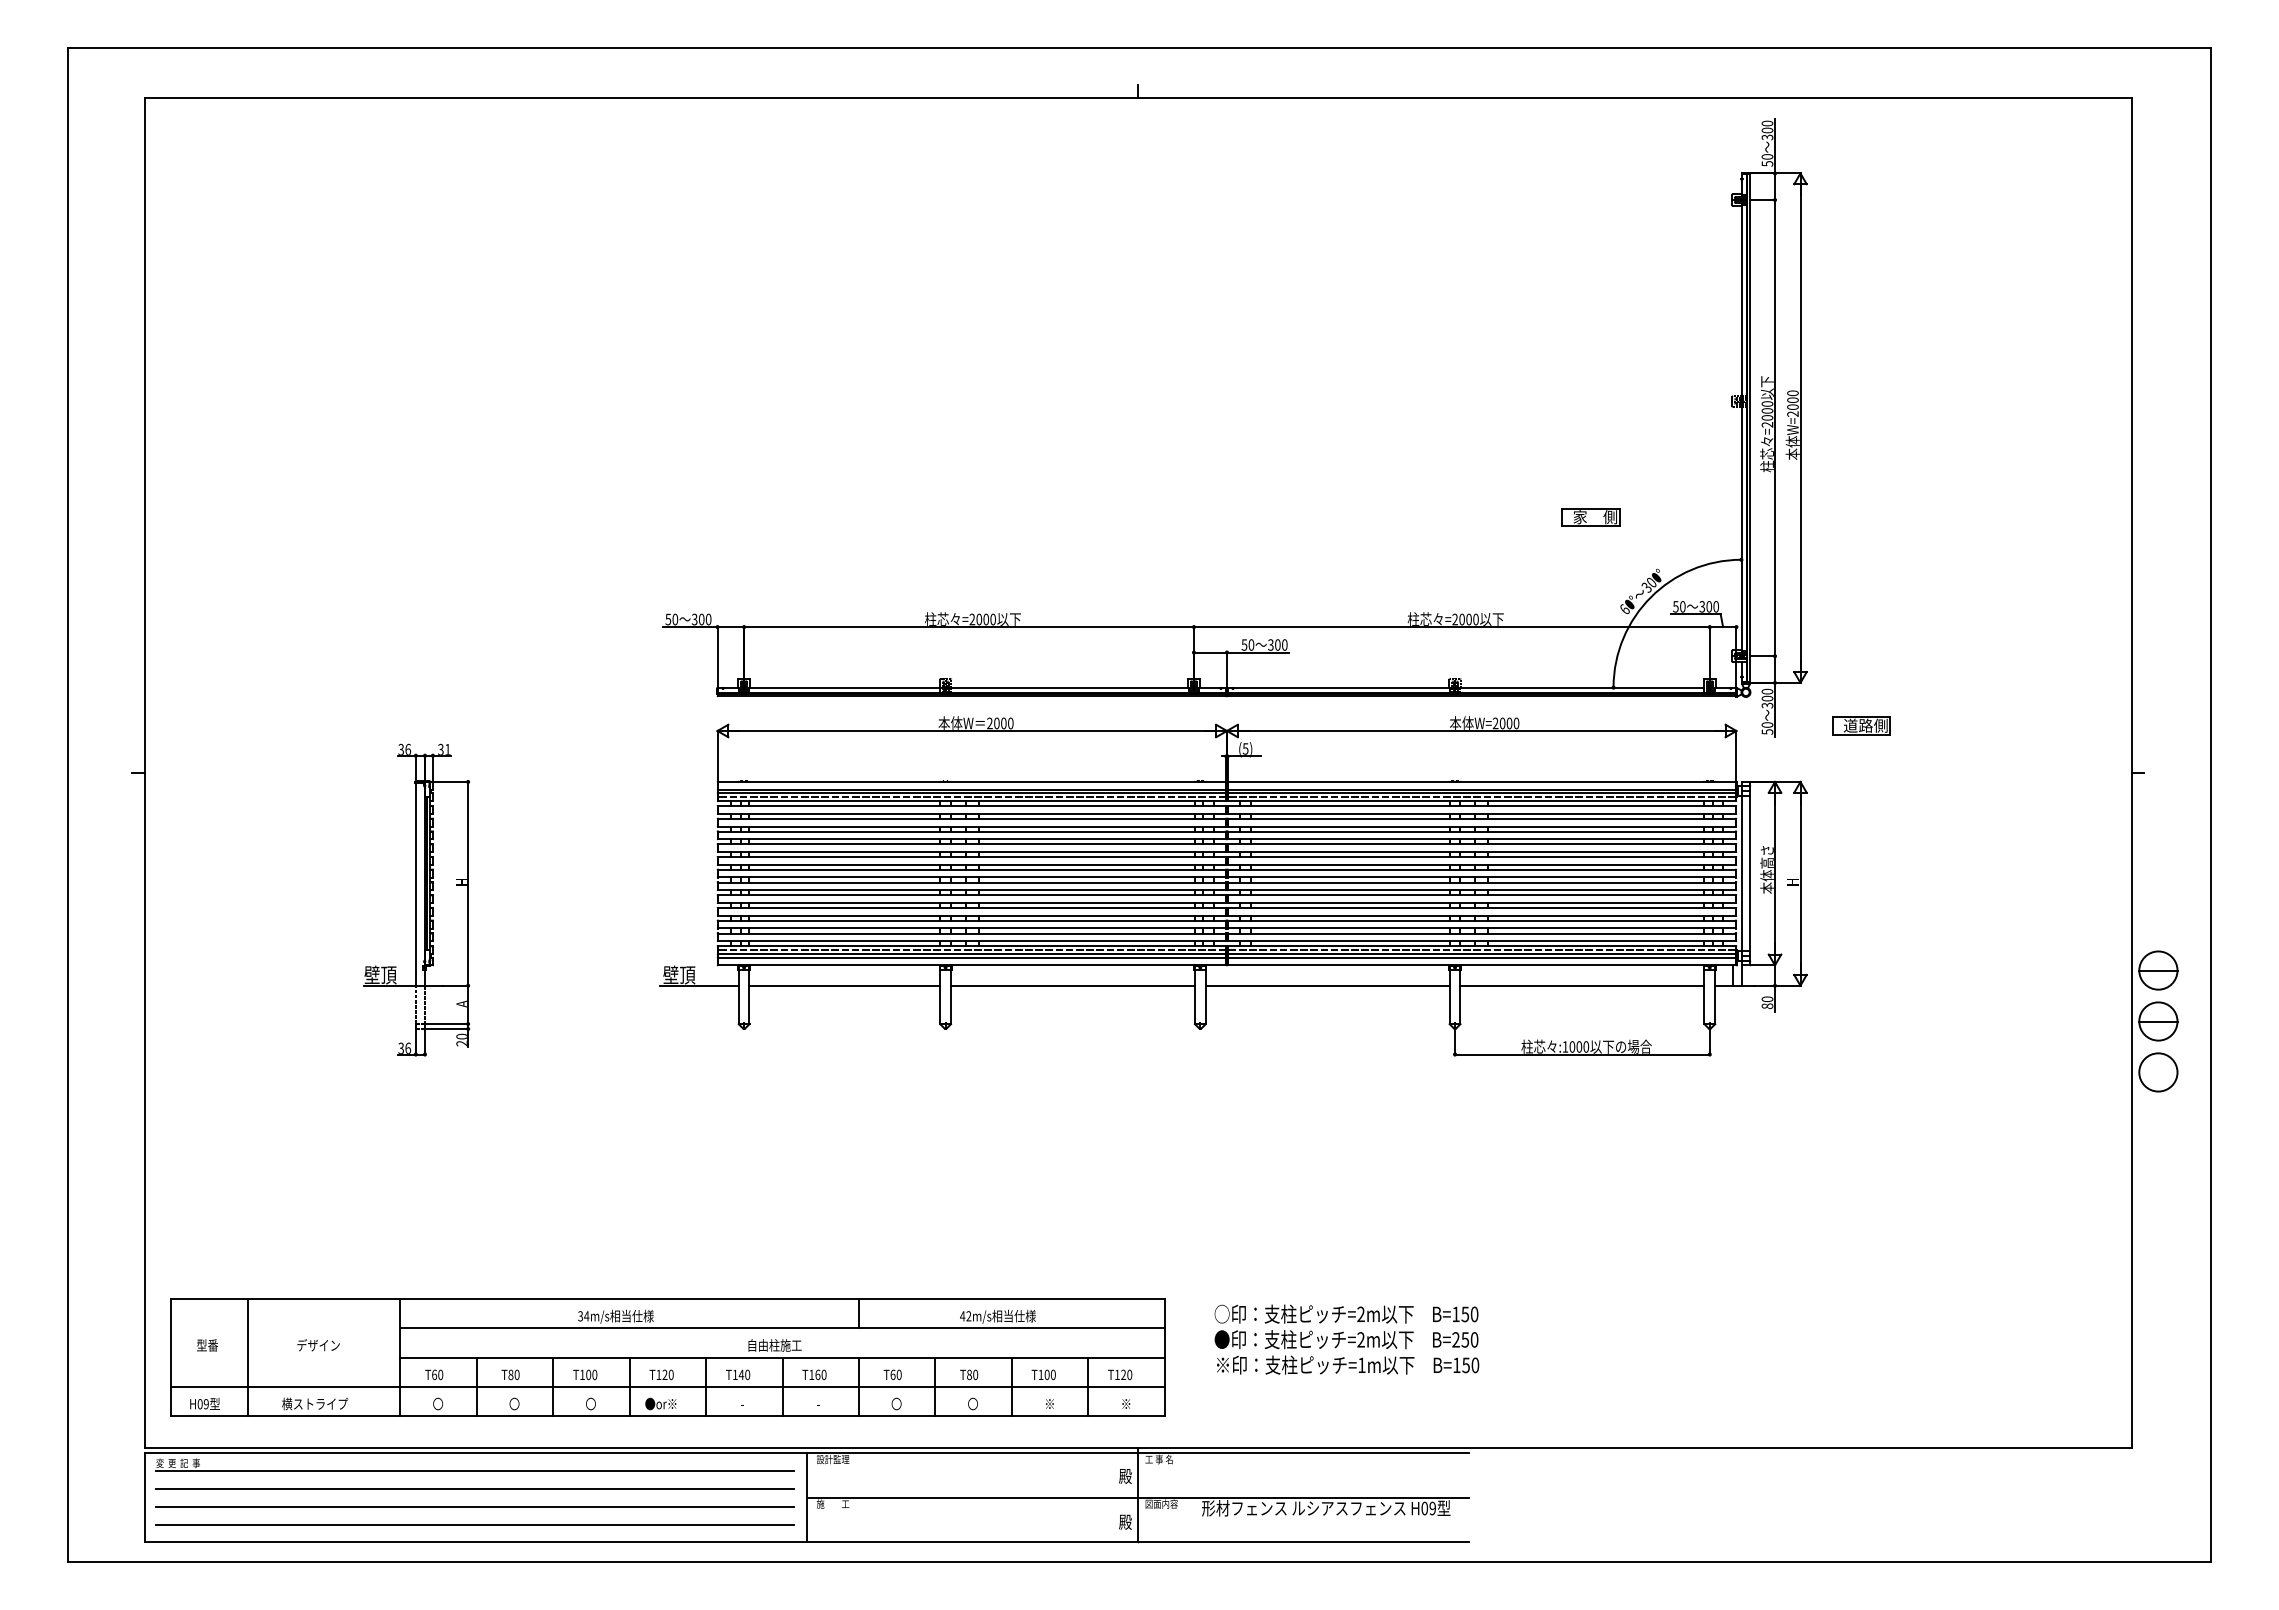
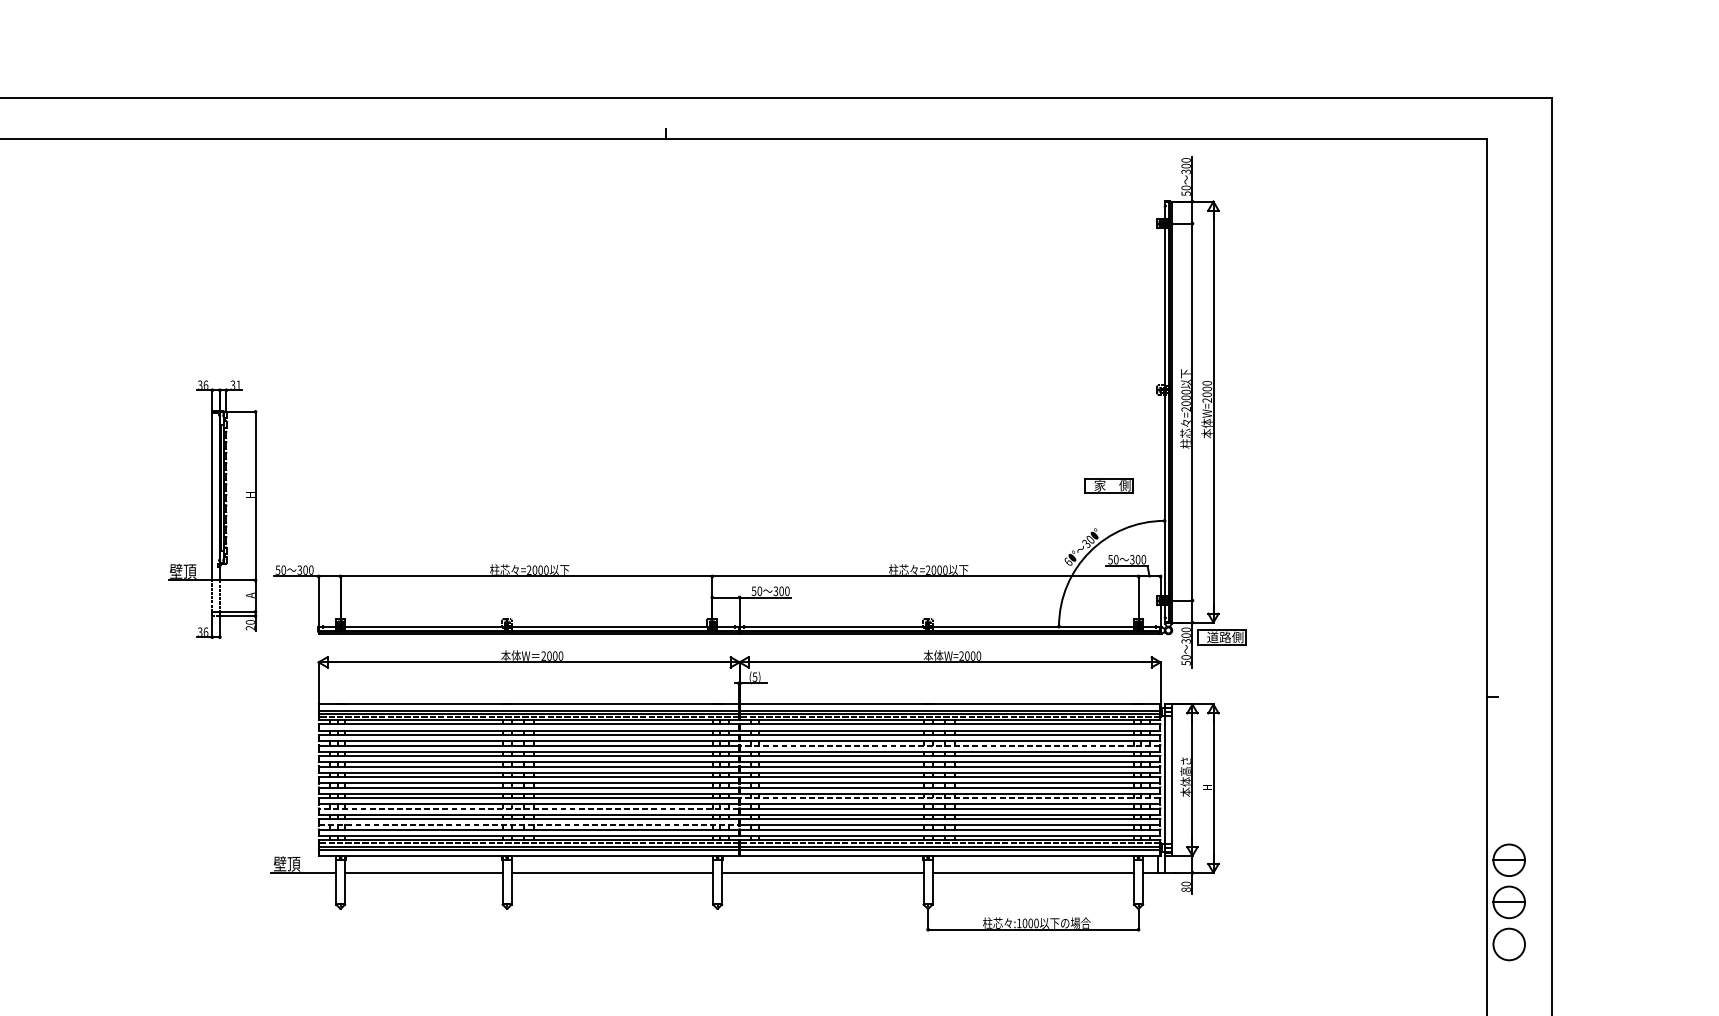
part: (1590, 517) -> (1108, 485), moved
part: (1861, 725) -> (1221, 637), moved
line: (1481, 831) -> (949, 745), solid -> dashed
line: (1481, 895) -> (949, 798), solid -> dashed
part: (416, 899) -> (212, 509), moved
line: (971, 908) -> (528, 809), solid -> dashed
line: (972, 928) -> (529, 825), solid -> dashed

